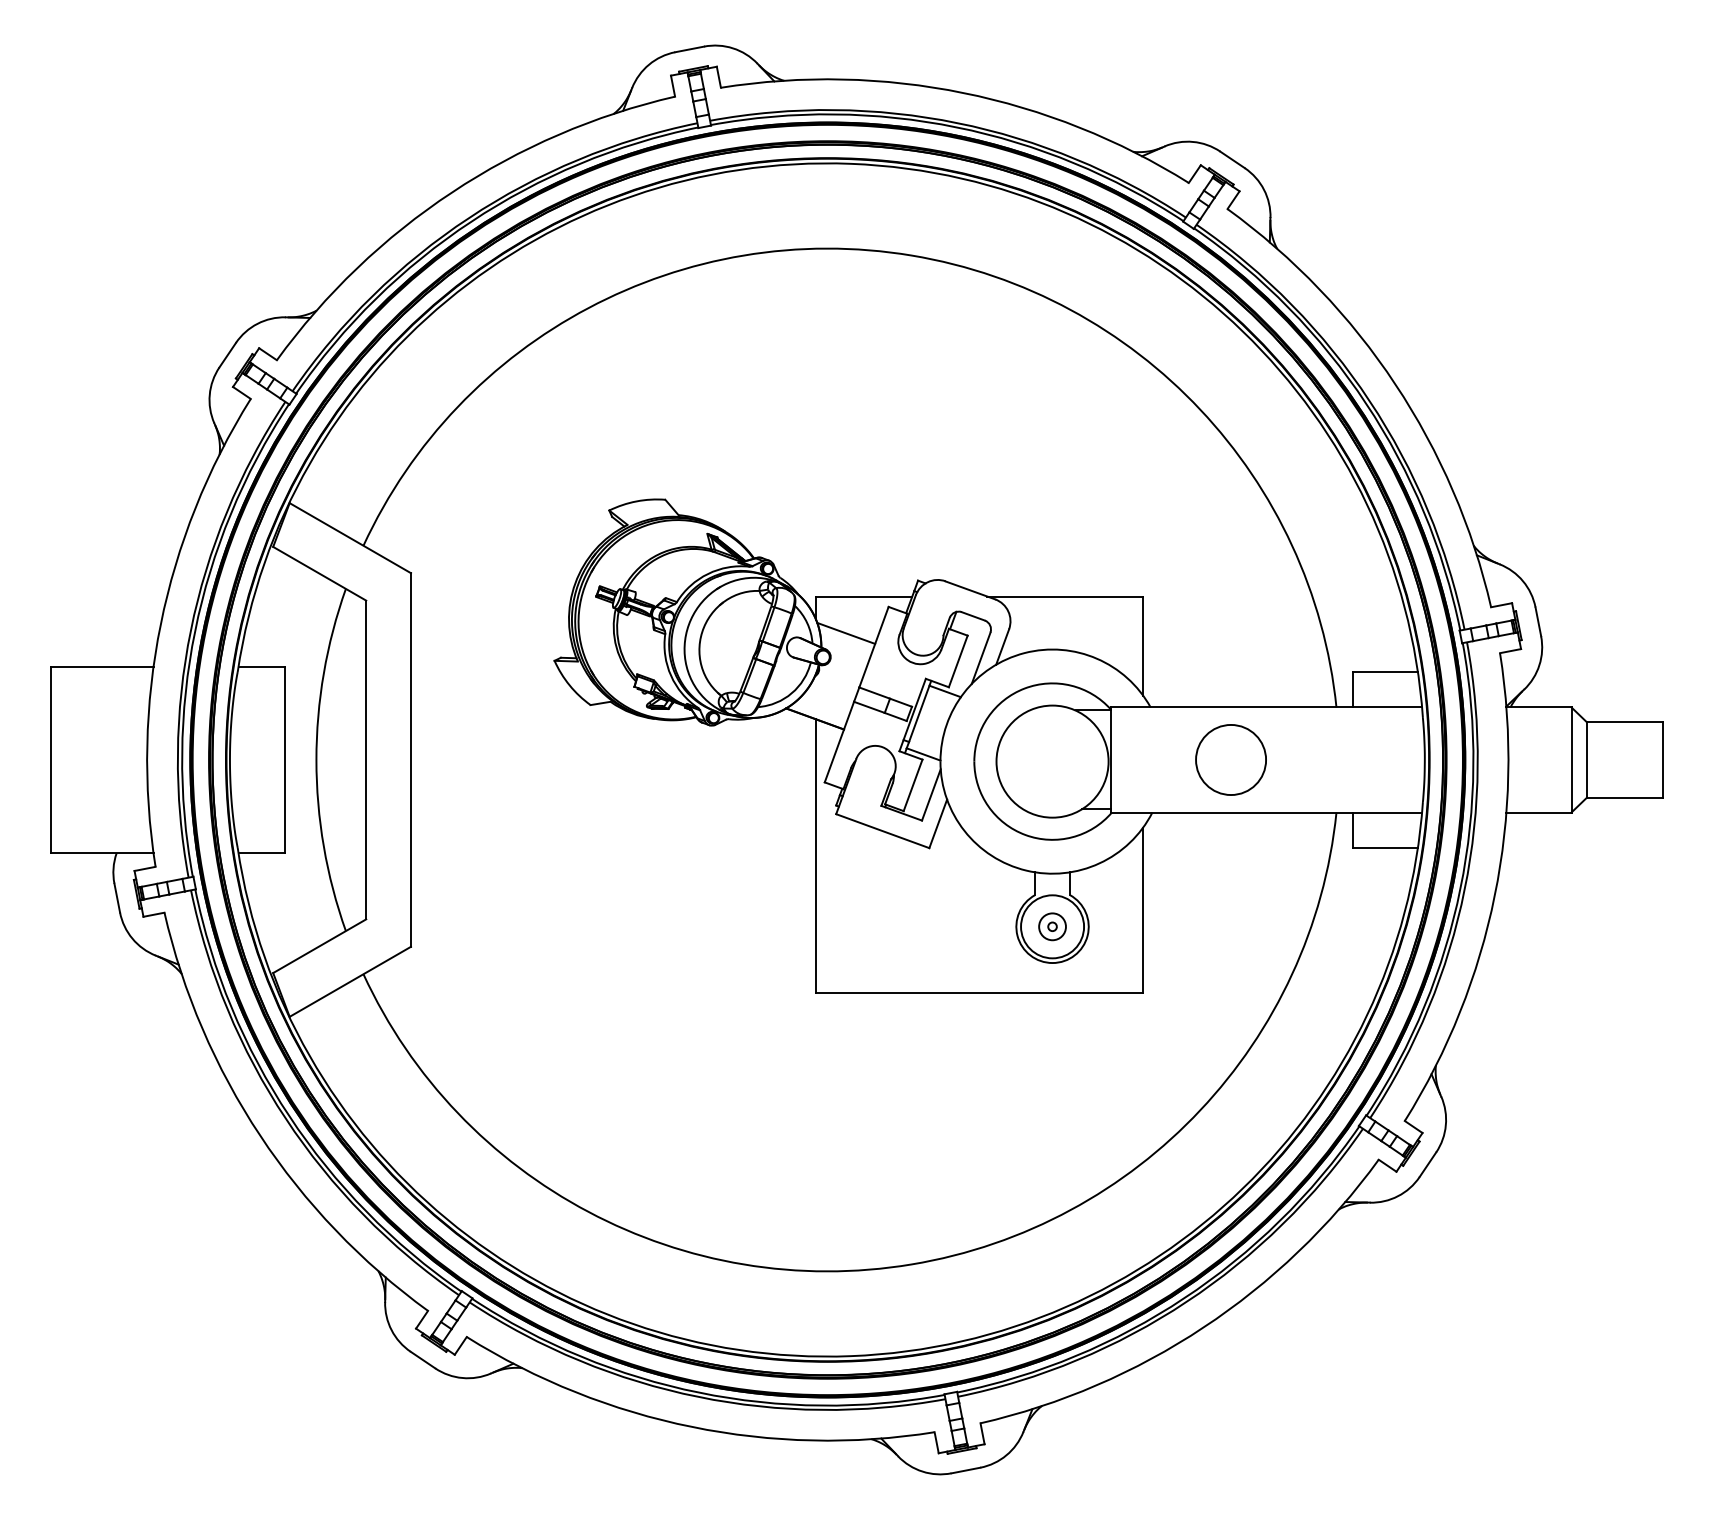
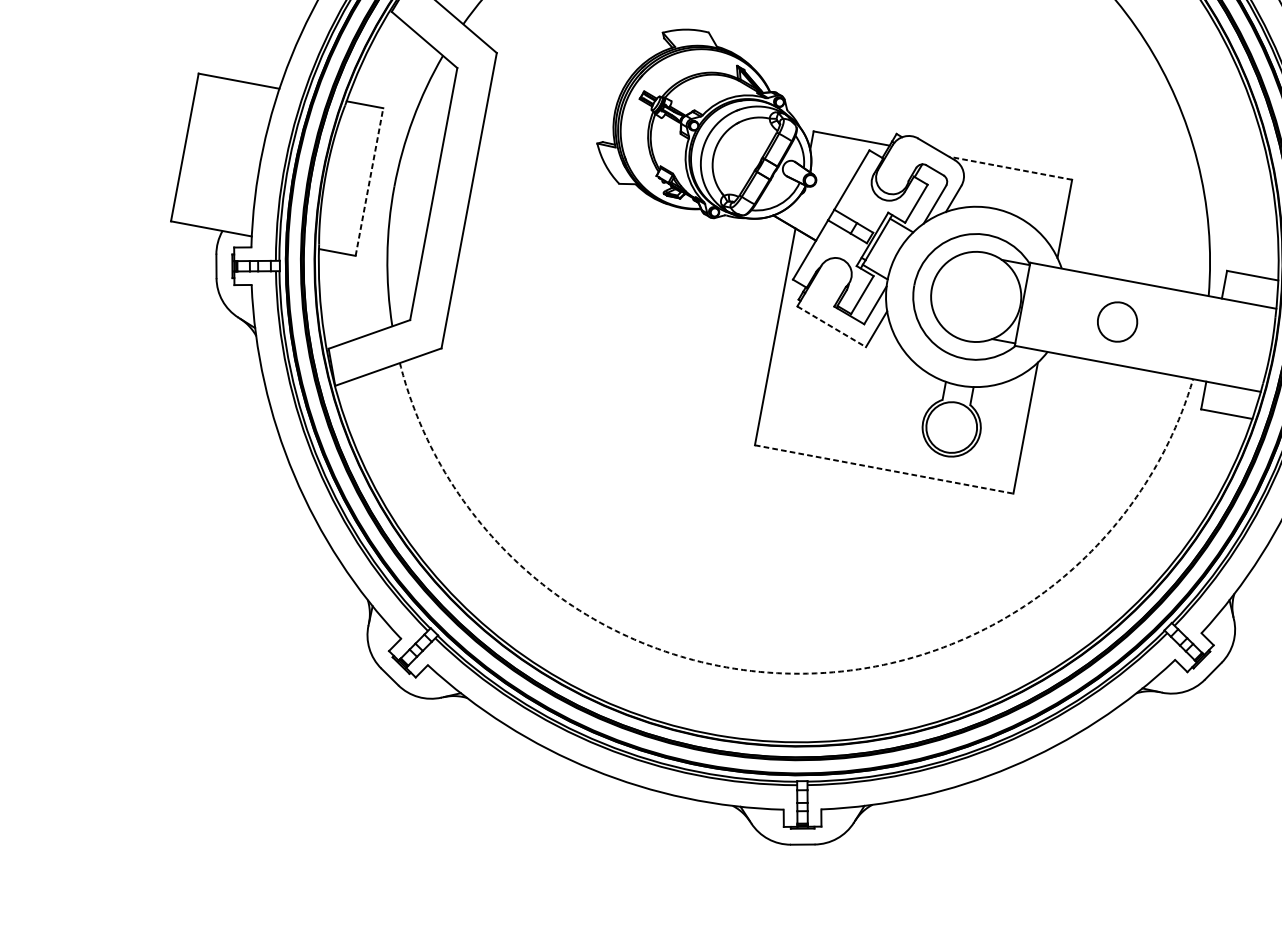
line: (1065, 596) -> (1010, 168), solid -> dashed
line: (846, 632) -> (832, 164), removed
line: (284, 759) -> (369, 181), solid -> dashed
circle: (1230, 759) -> (1117, 321), size x0.7
line: (882, 831) -> (831, 327), solid -> dashed
part: (1052, 926) -> (951, 427), removed
line: (980, 993) -> (884, 469), solid -> dashed
arc: (911, 1264) -> (790, 673), solid -> dashed

